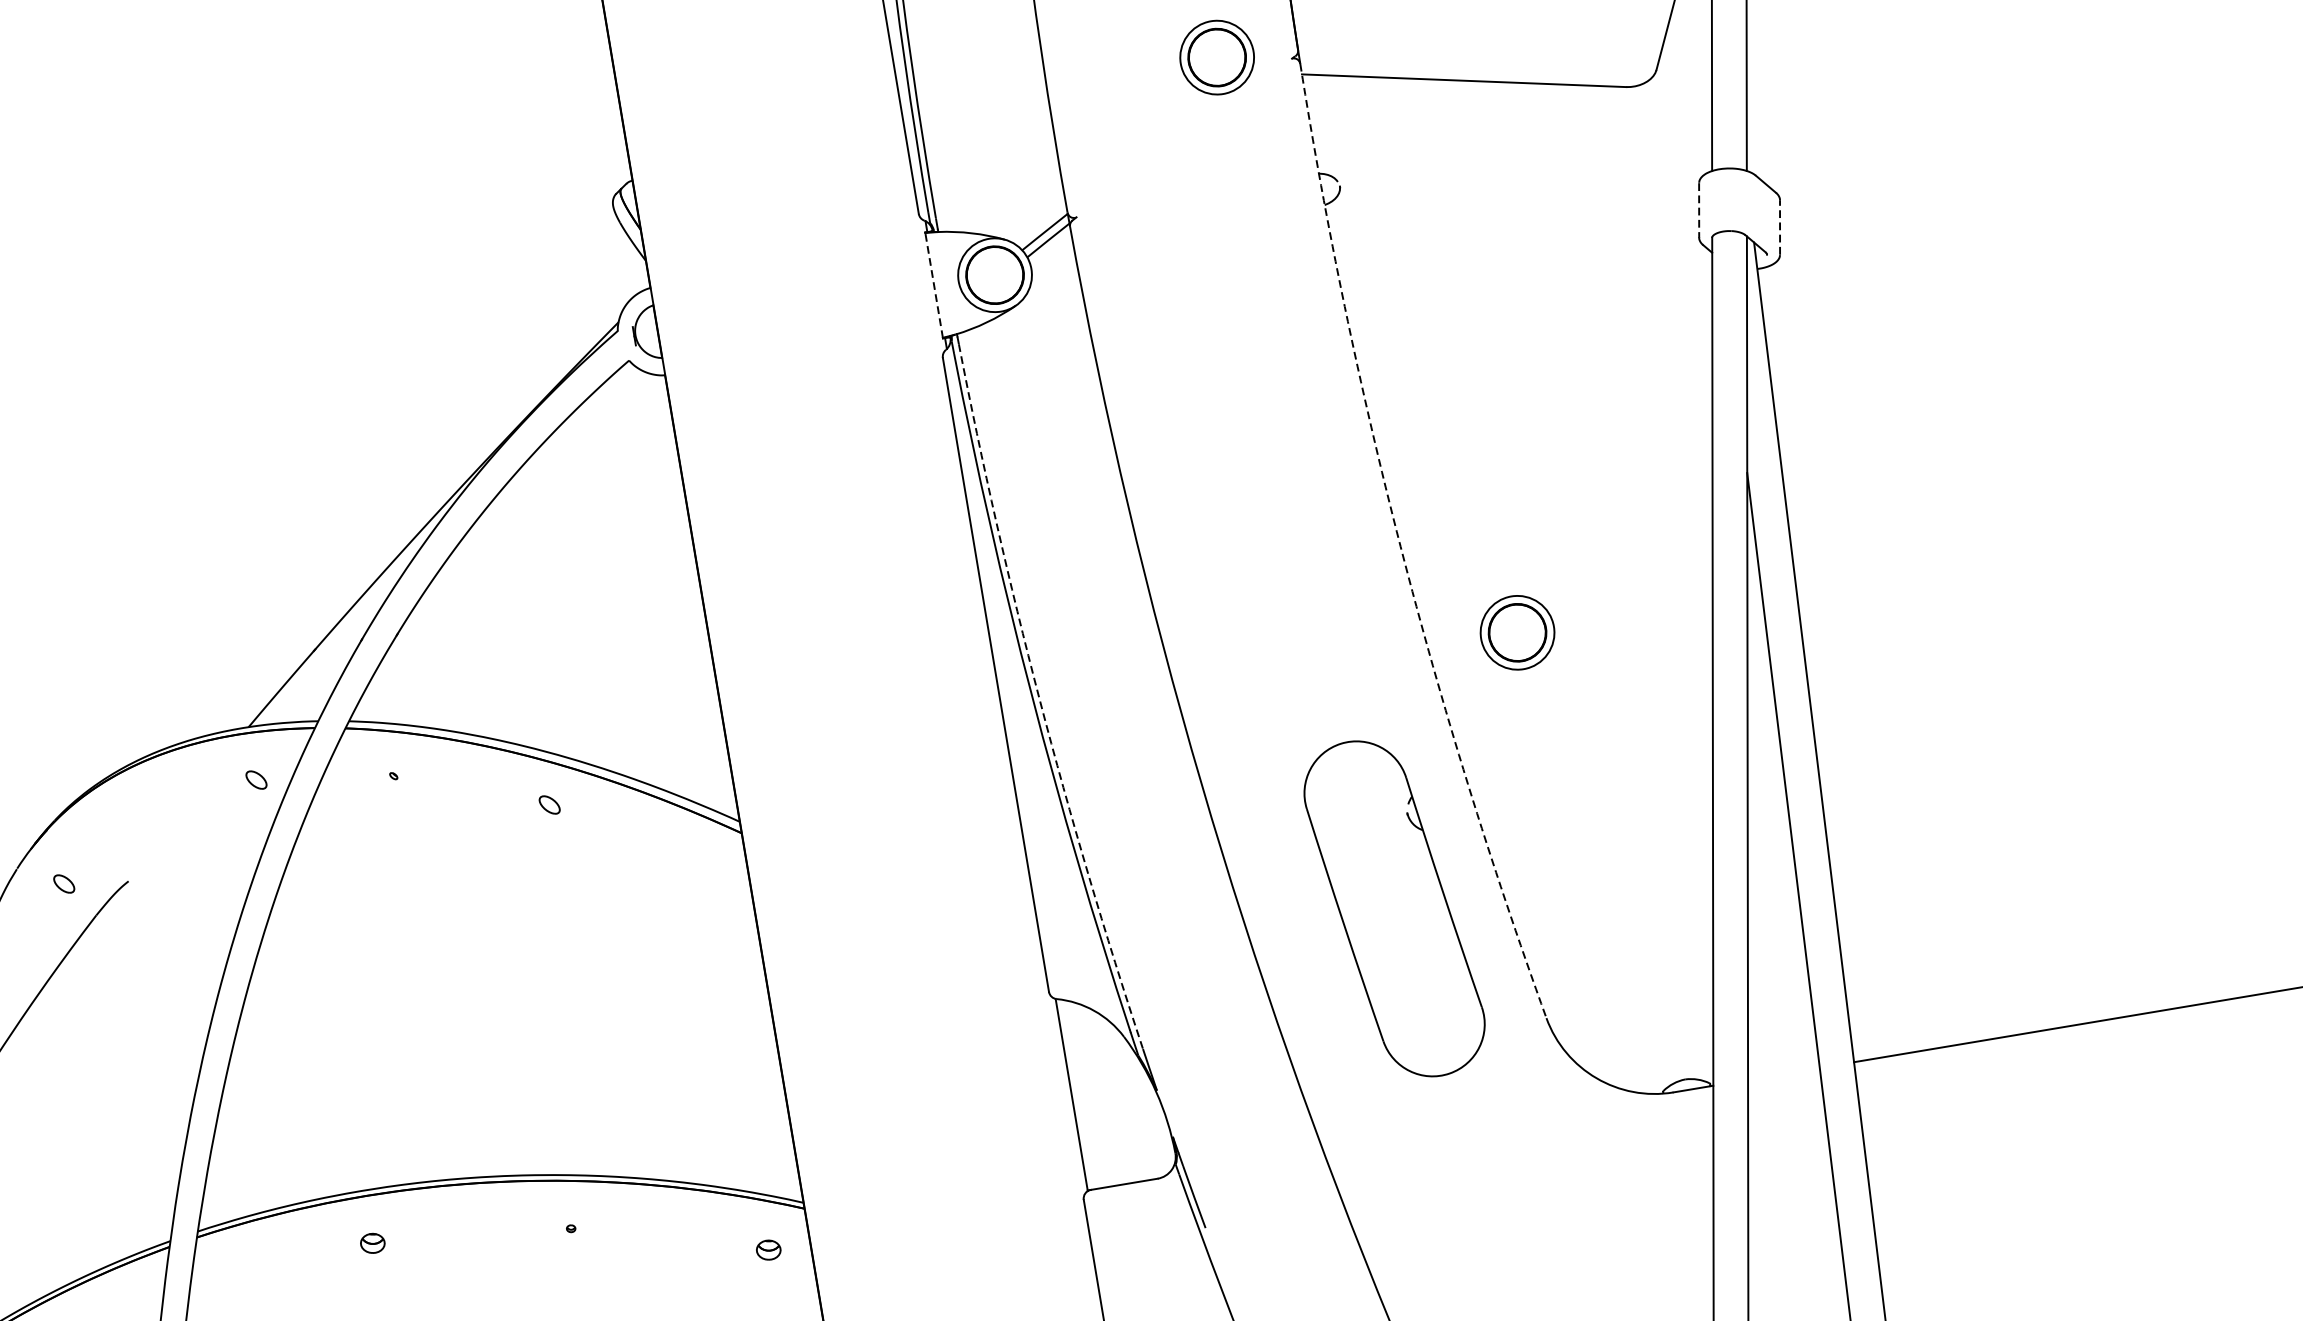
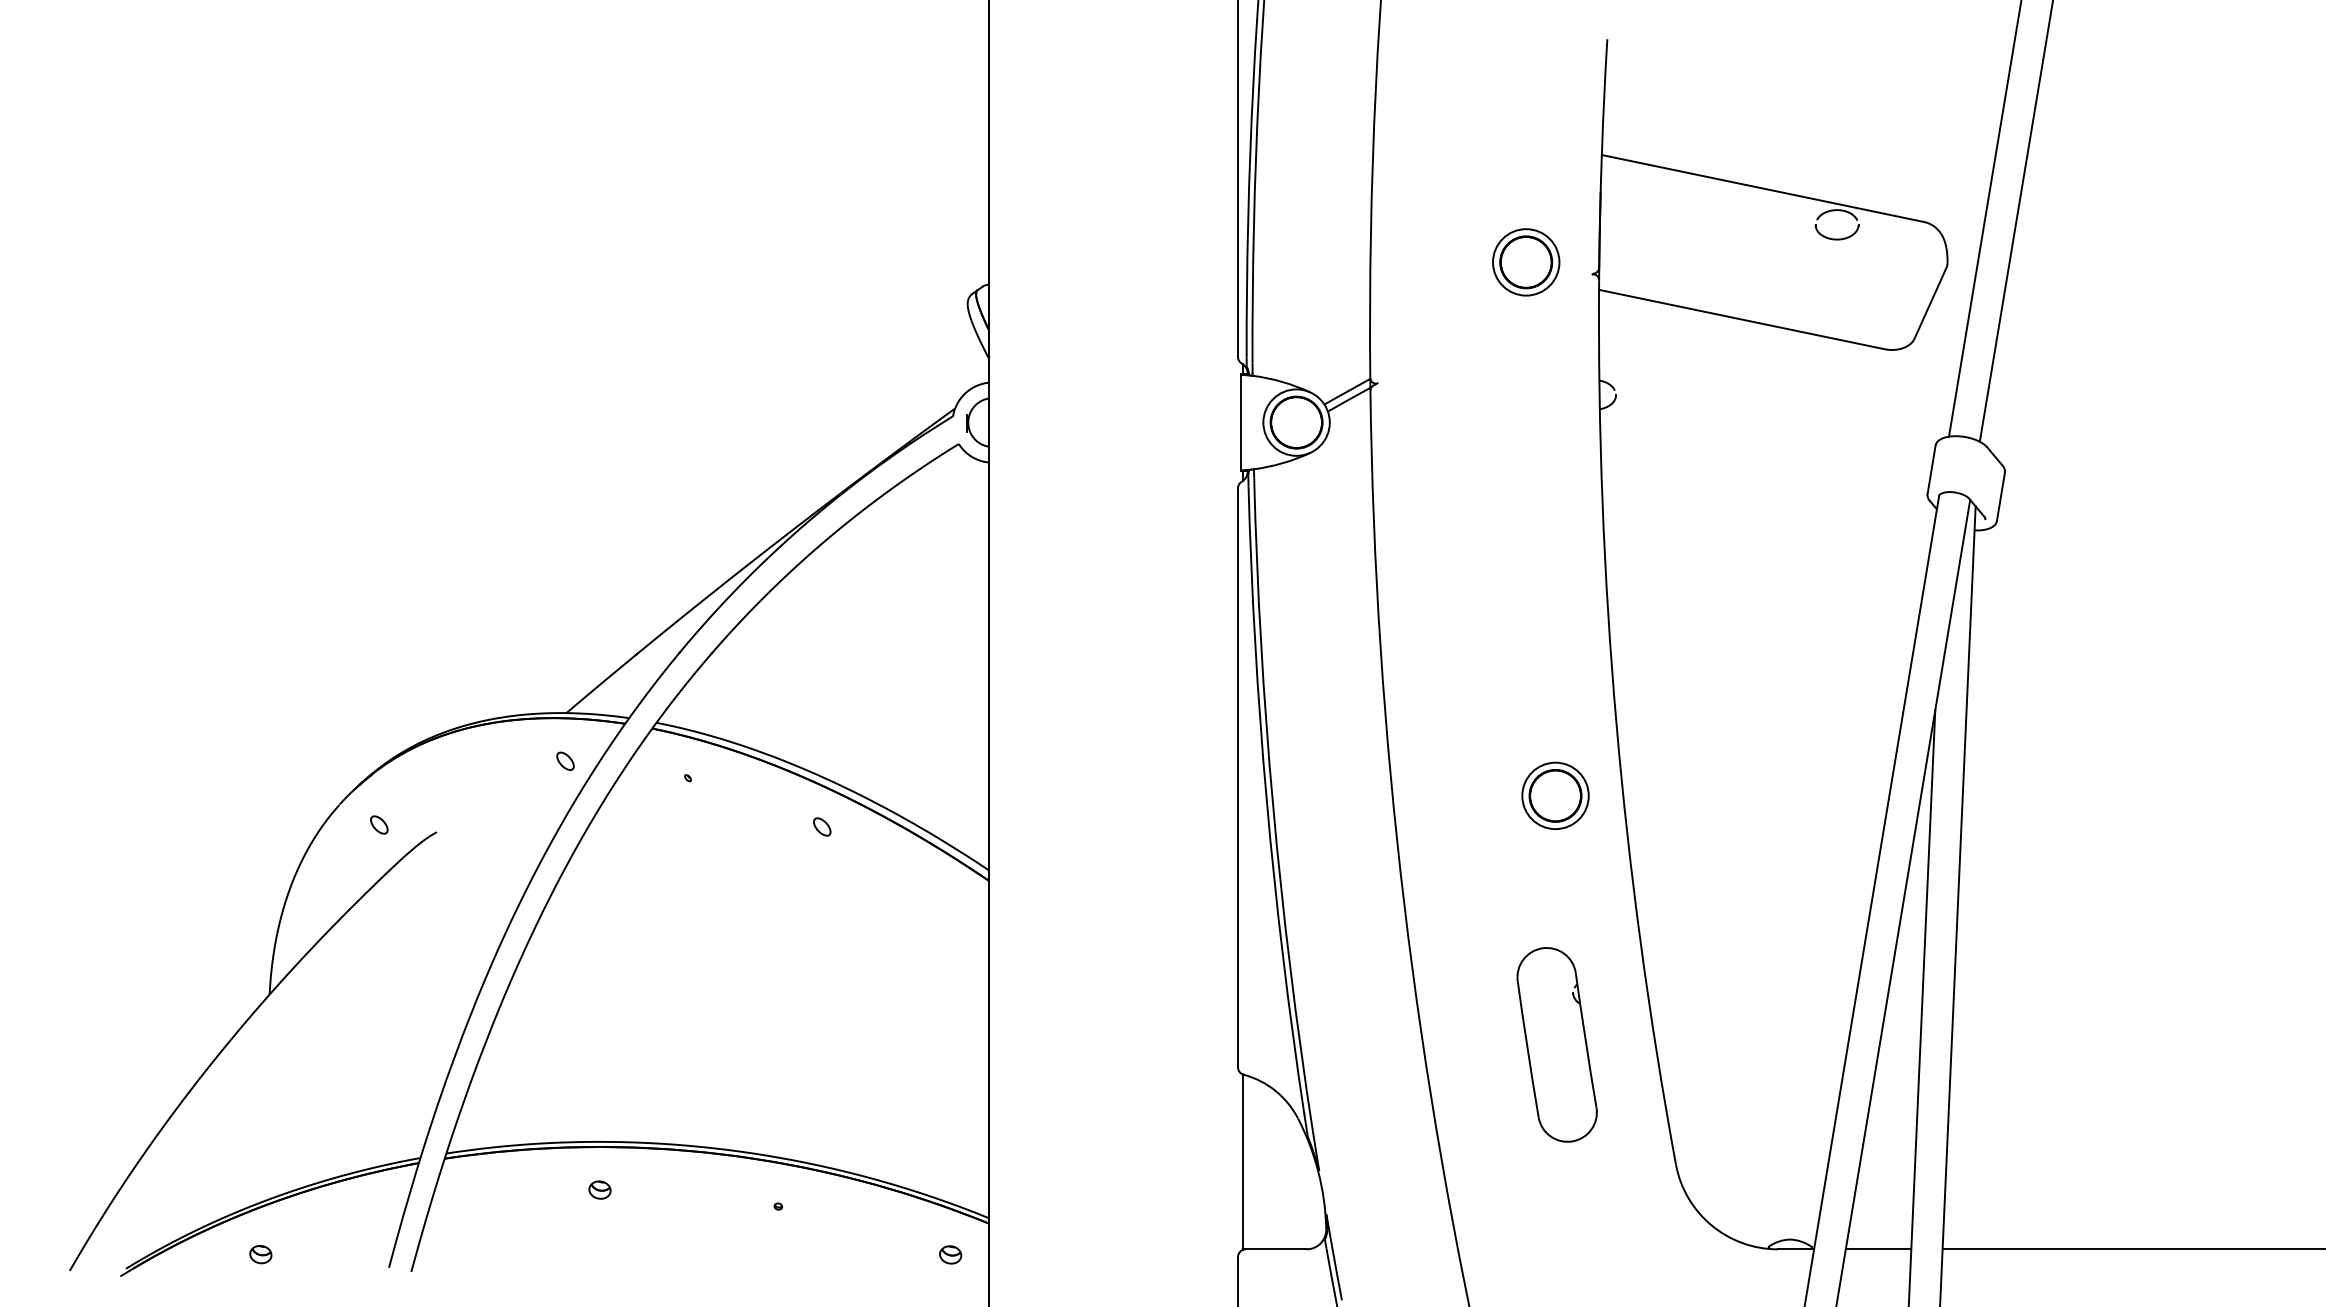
line: (1699, 211) -> (1931, 470), dashed -> solid
line: (1780, 226) -> (2001, 496), dashed -> solid
line: (933, 285) -> (1240, 422), dashed -> solid
arc: (1400, 547) -> (1616, 724), dashed -> solid
part: (1517, 632) -> (1555, 795), moved
arc: (1040, 699) -> (1273, 806), dashed -> solid
part: (1393, 908) -> (1556, 1044), size x0.62
line: (1783, 1074) -> (1878, 1249), added

